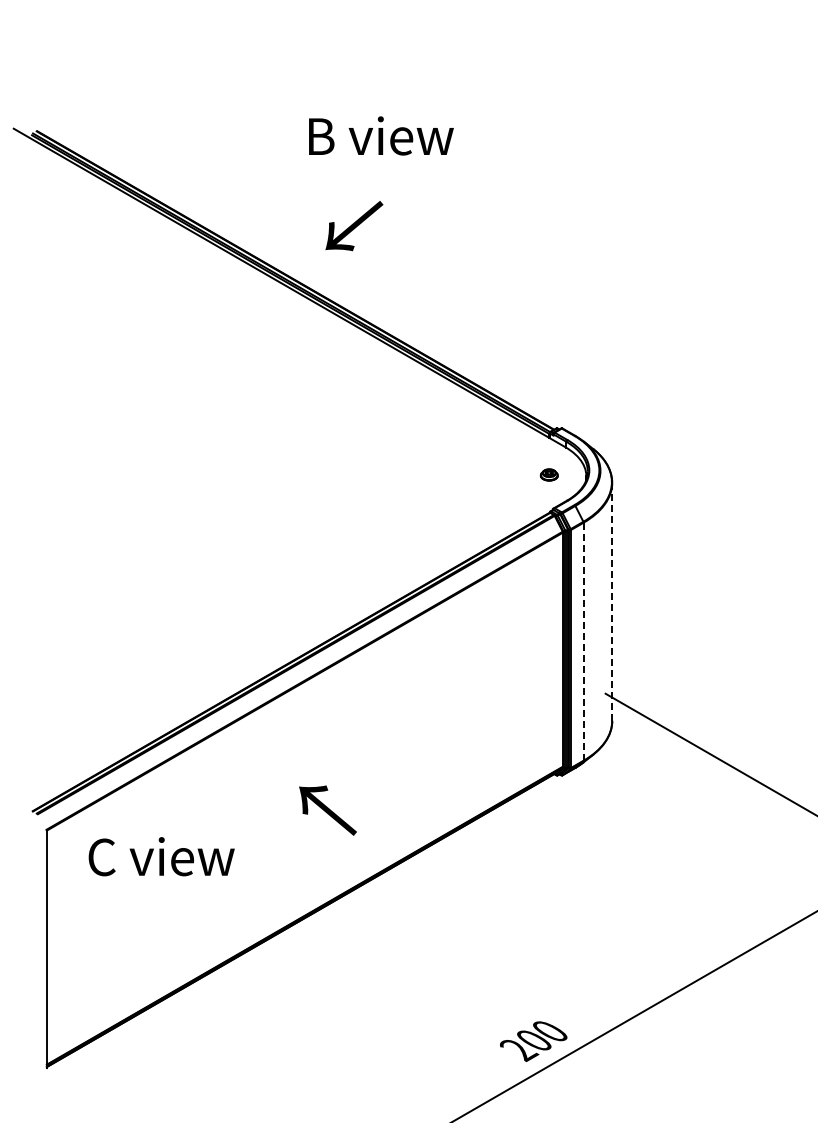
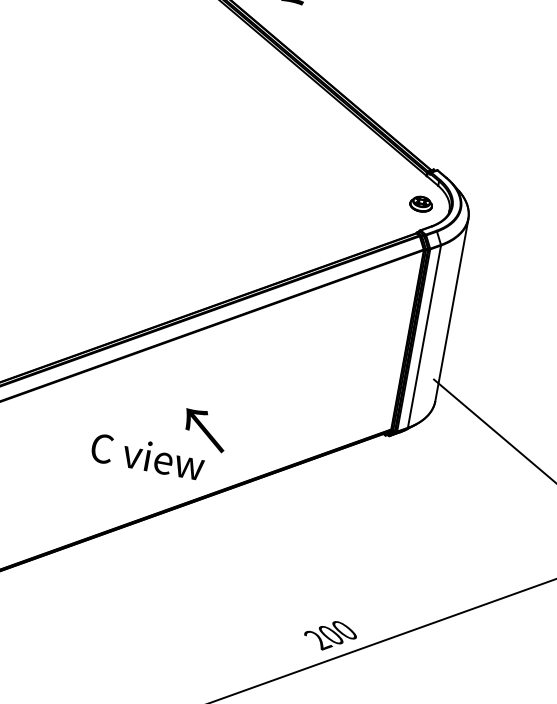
part: (549, 474) -> (421, 203), size x1.67
line: (612, 601) -> (452, 309), dashed -> solid
line: (583, 642) -> (424, 337), dashed -> solid
text: (161, 856) -> (147, 456), moved

